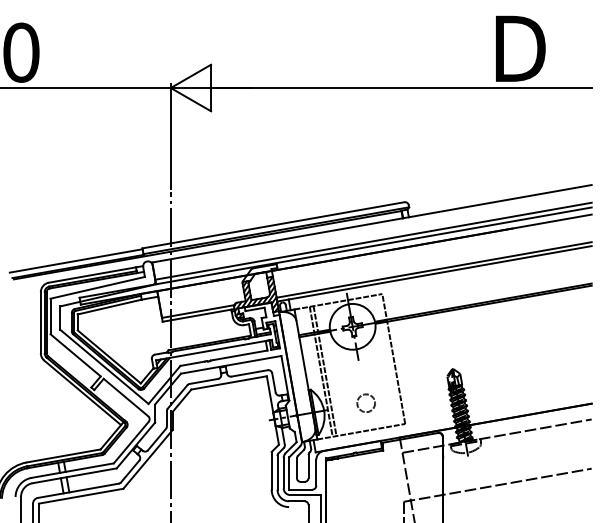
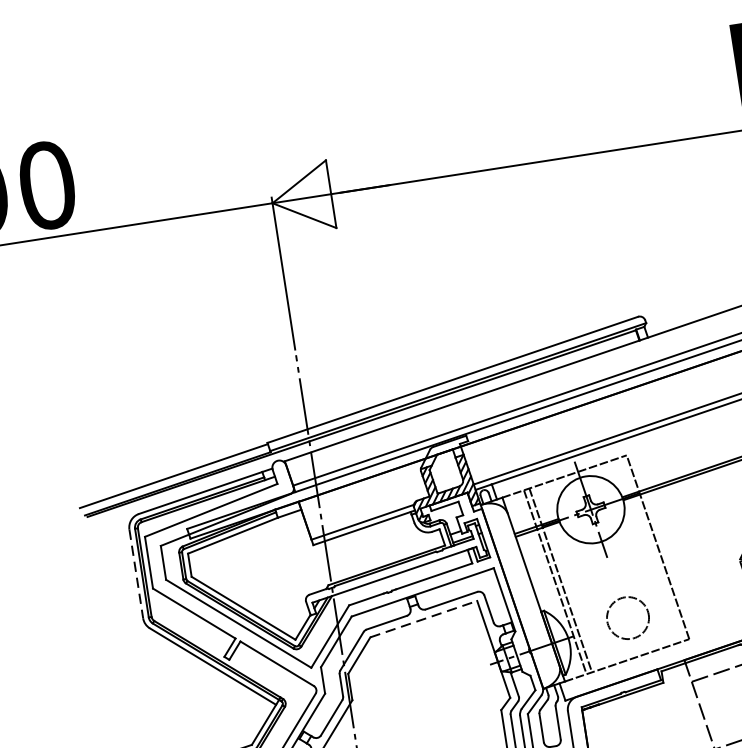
line: (40, 323) -> (136, 575), solid -> dashed
line: (229, 382) -> (424, 618), solid -> dashed
circle: (365, 402) -> (626, 616), size x1.6

